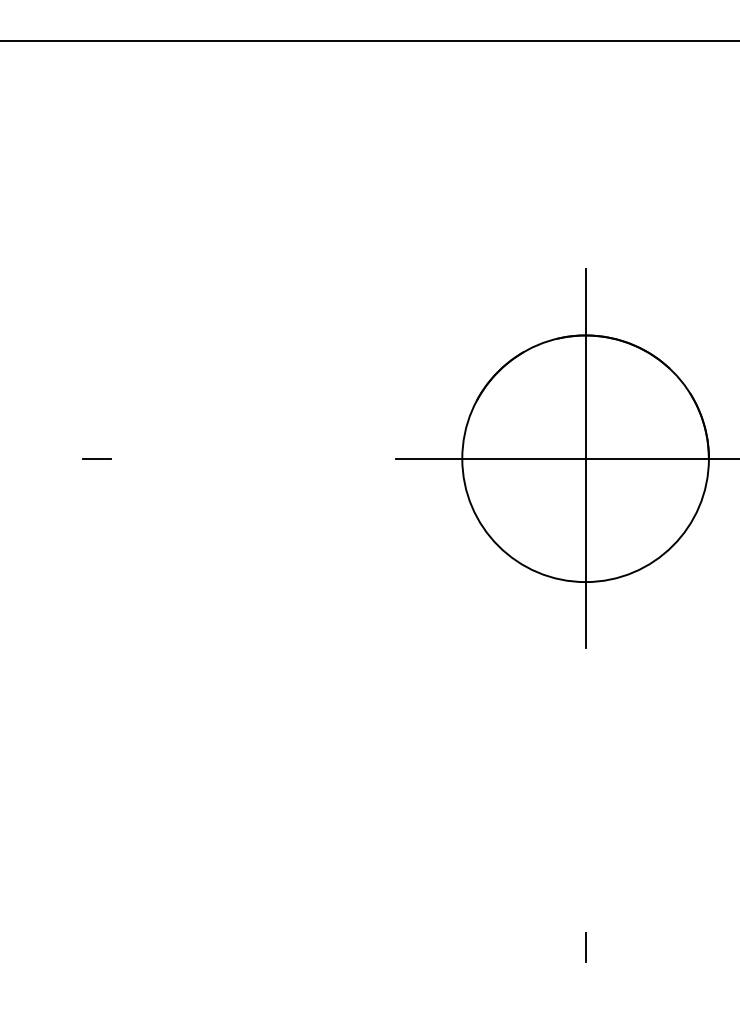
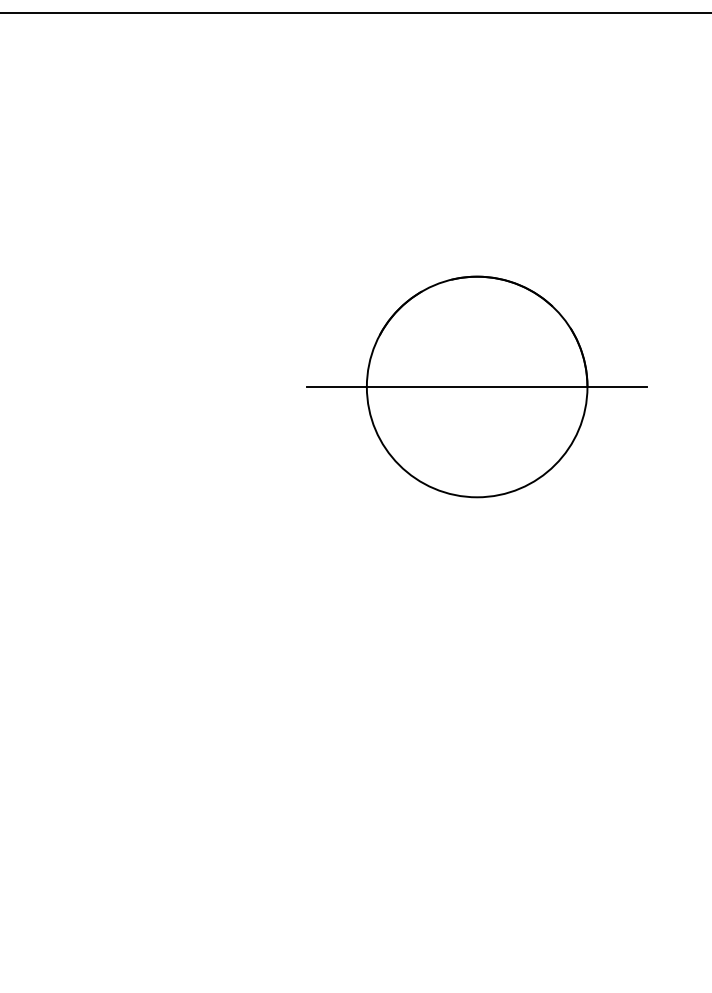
line: (97, 458) -> (40, 386), removed
line: (585, 458) -> (477, 386), removed
line: (585, 946) -> (477, 823), removed

